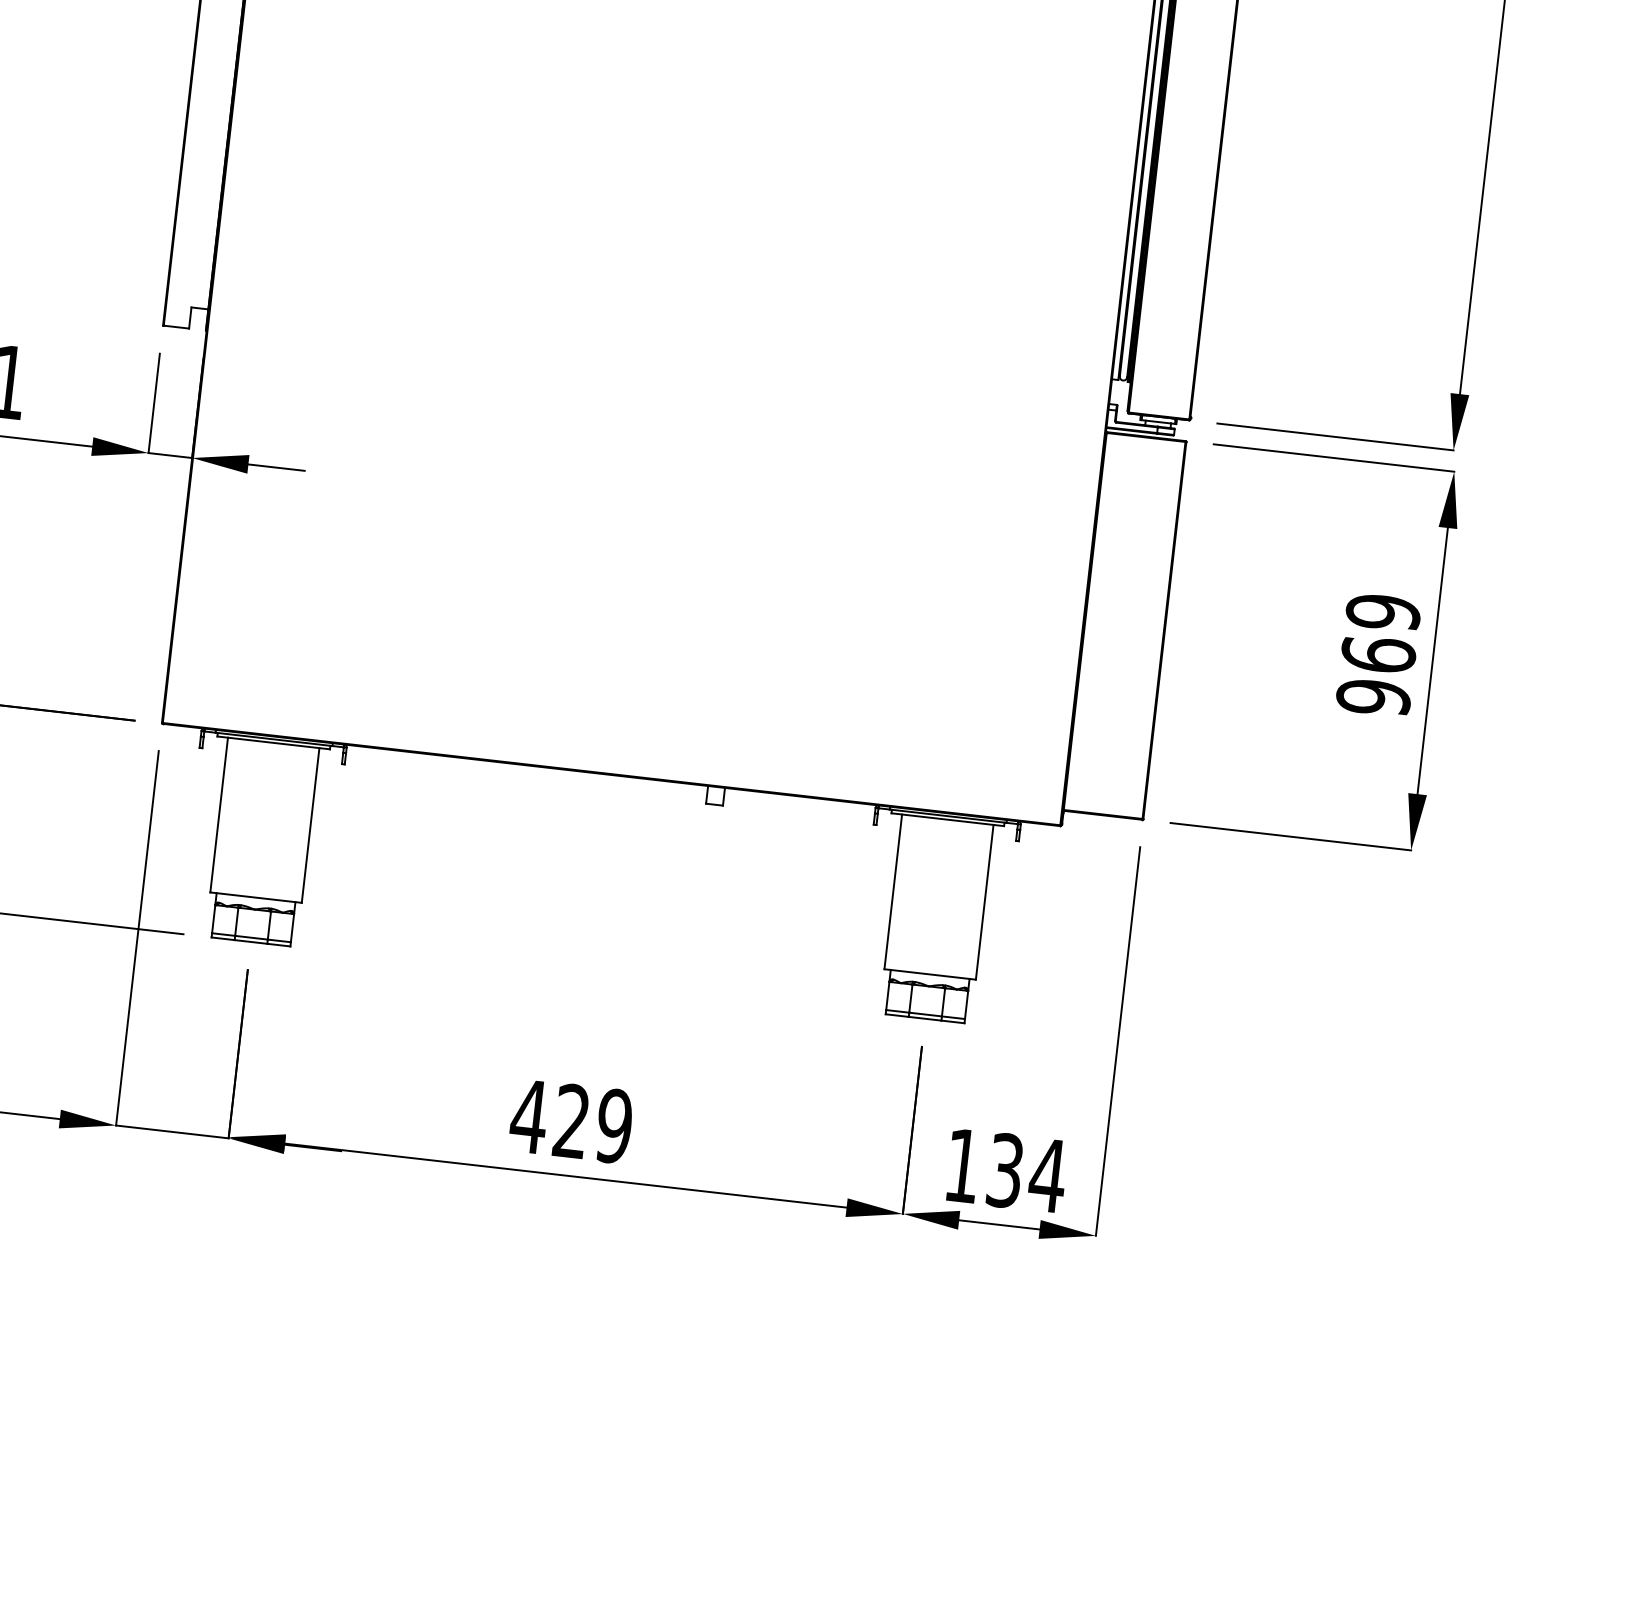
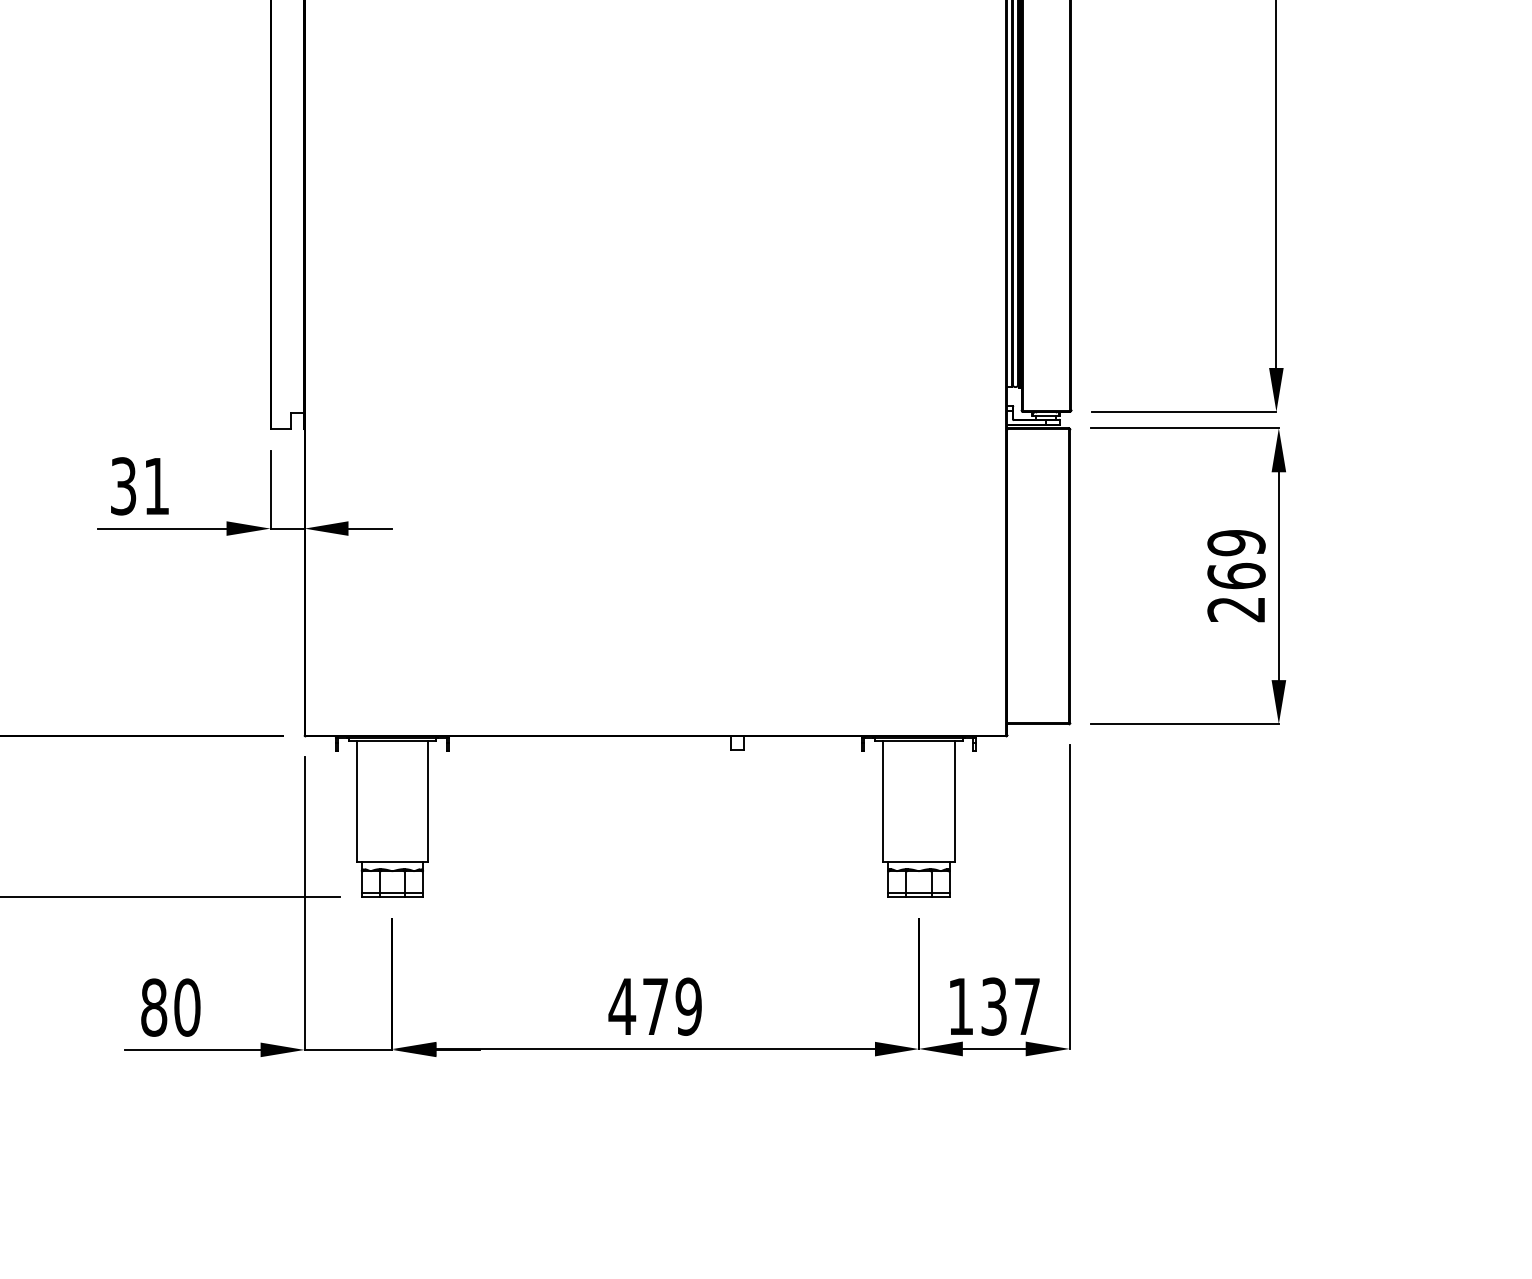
text: (1373, 697) -> (1236, 609), 969 -> 269
text: (571, 1119) -> (655, 1005), 429 -> 479
text: (1048, 1175) -> (1027, 1006), 134 -> 137

